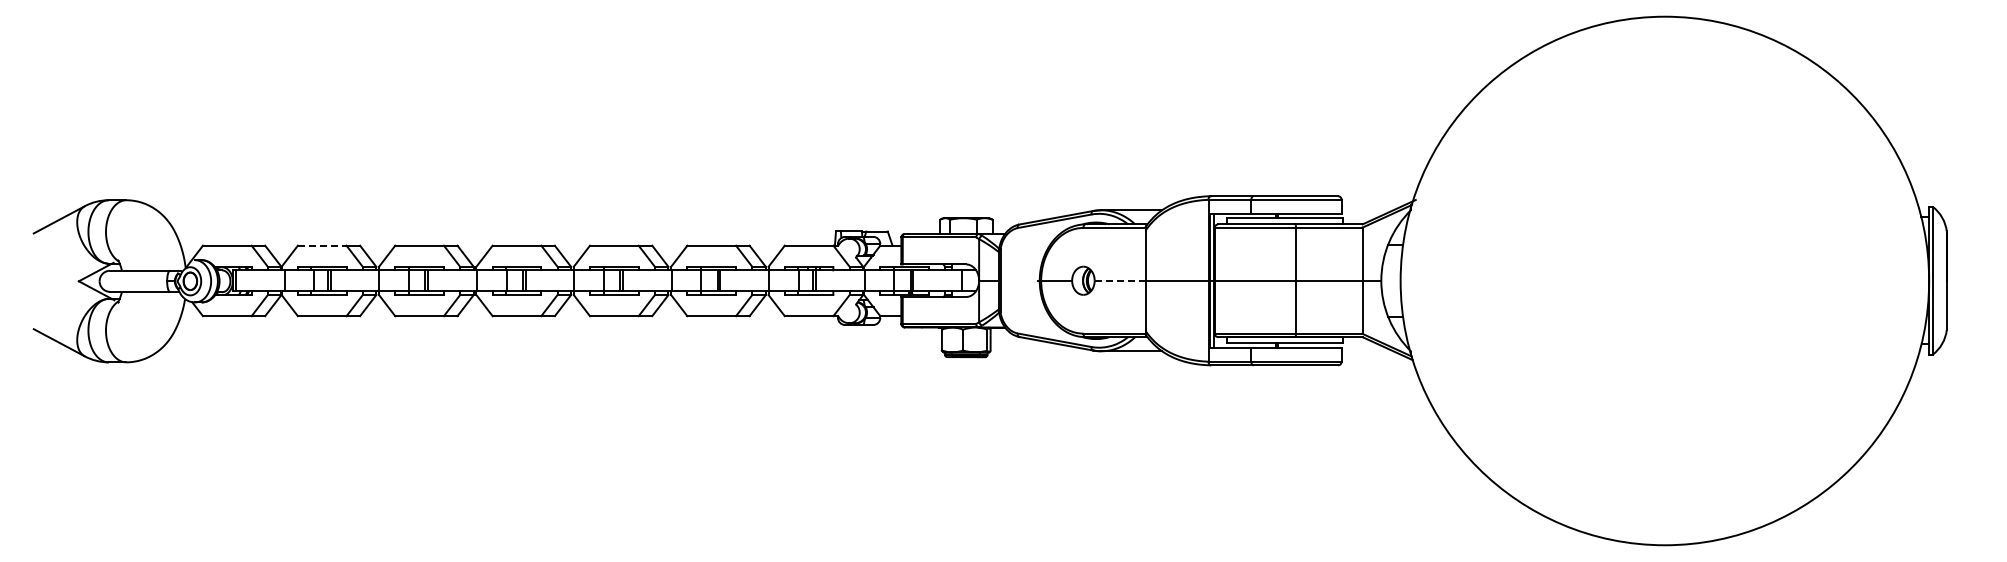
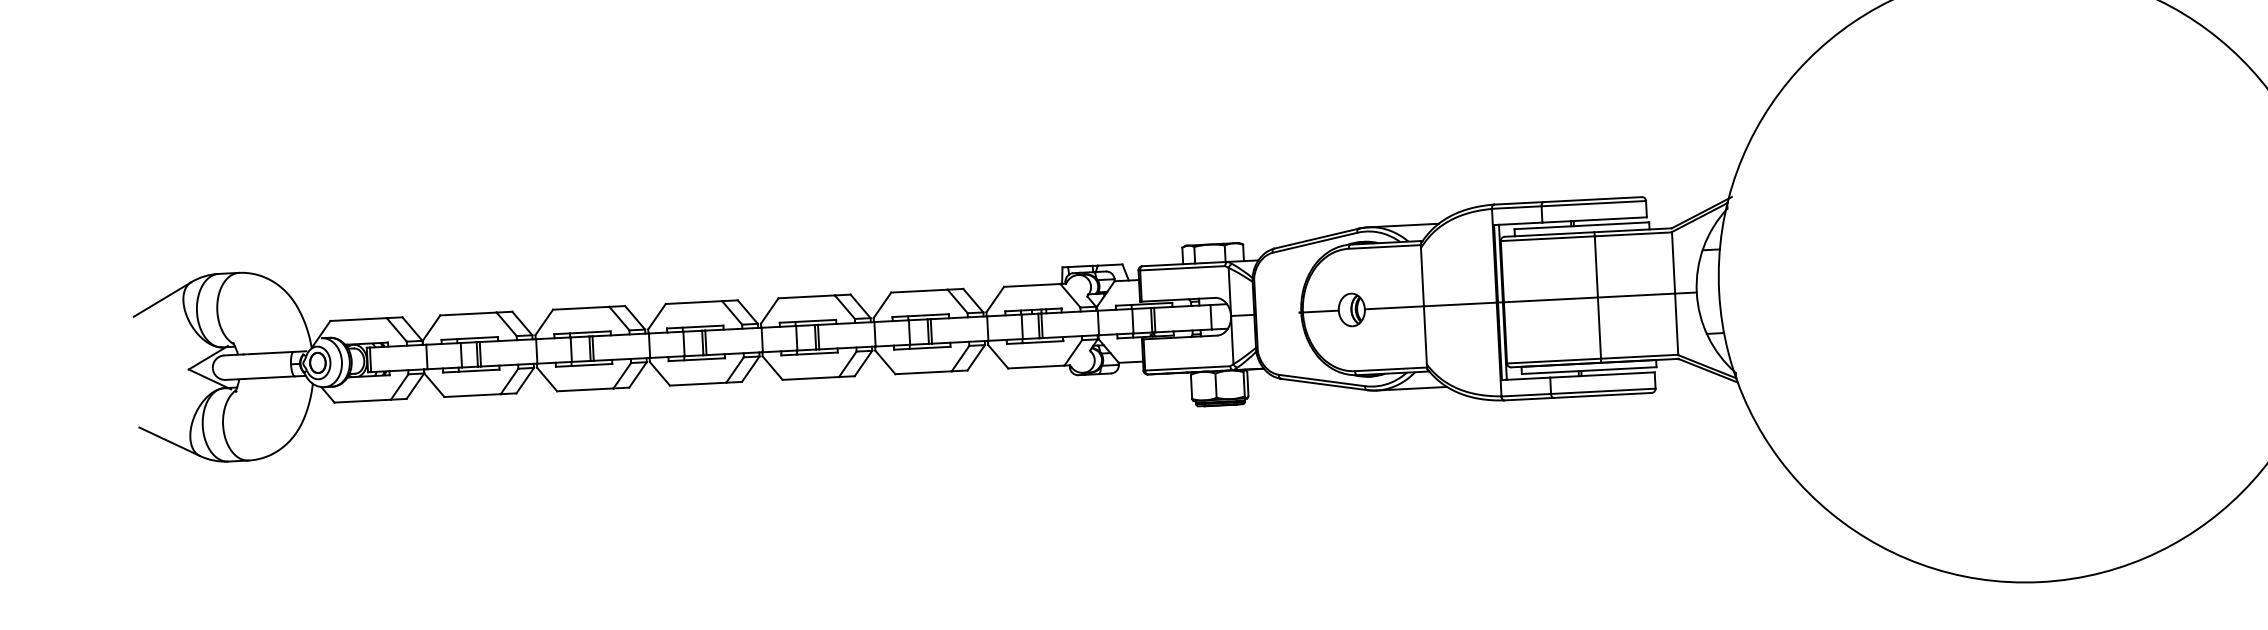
line: (322, 245) -> (468, 313), dashed -> solid
line: (1120, 280) -> (1394, 307), dashed -> solid

